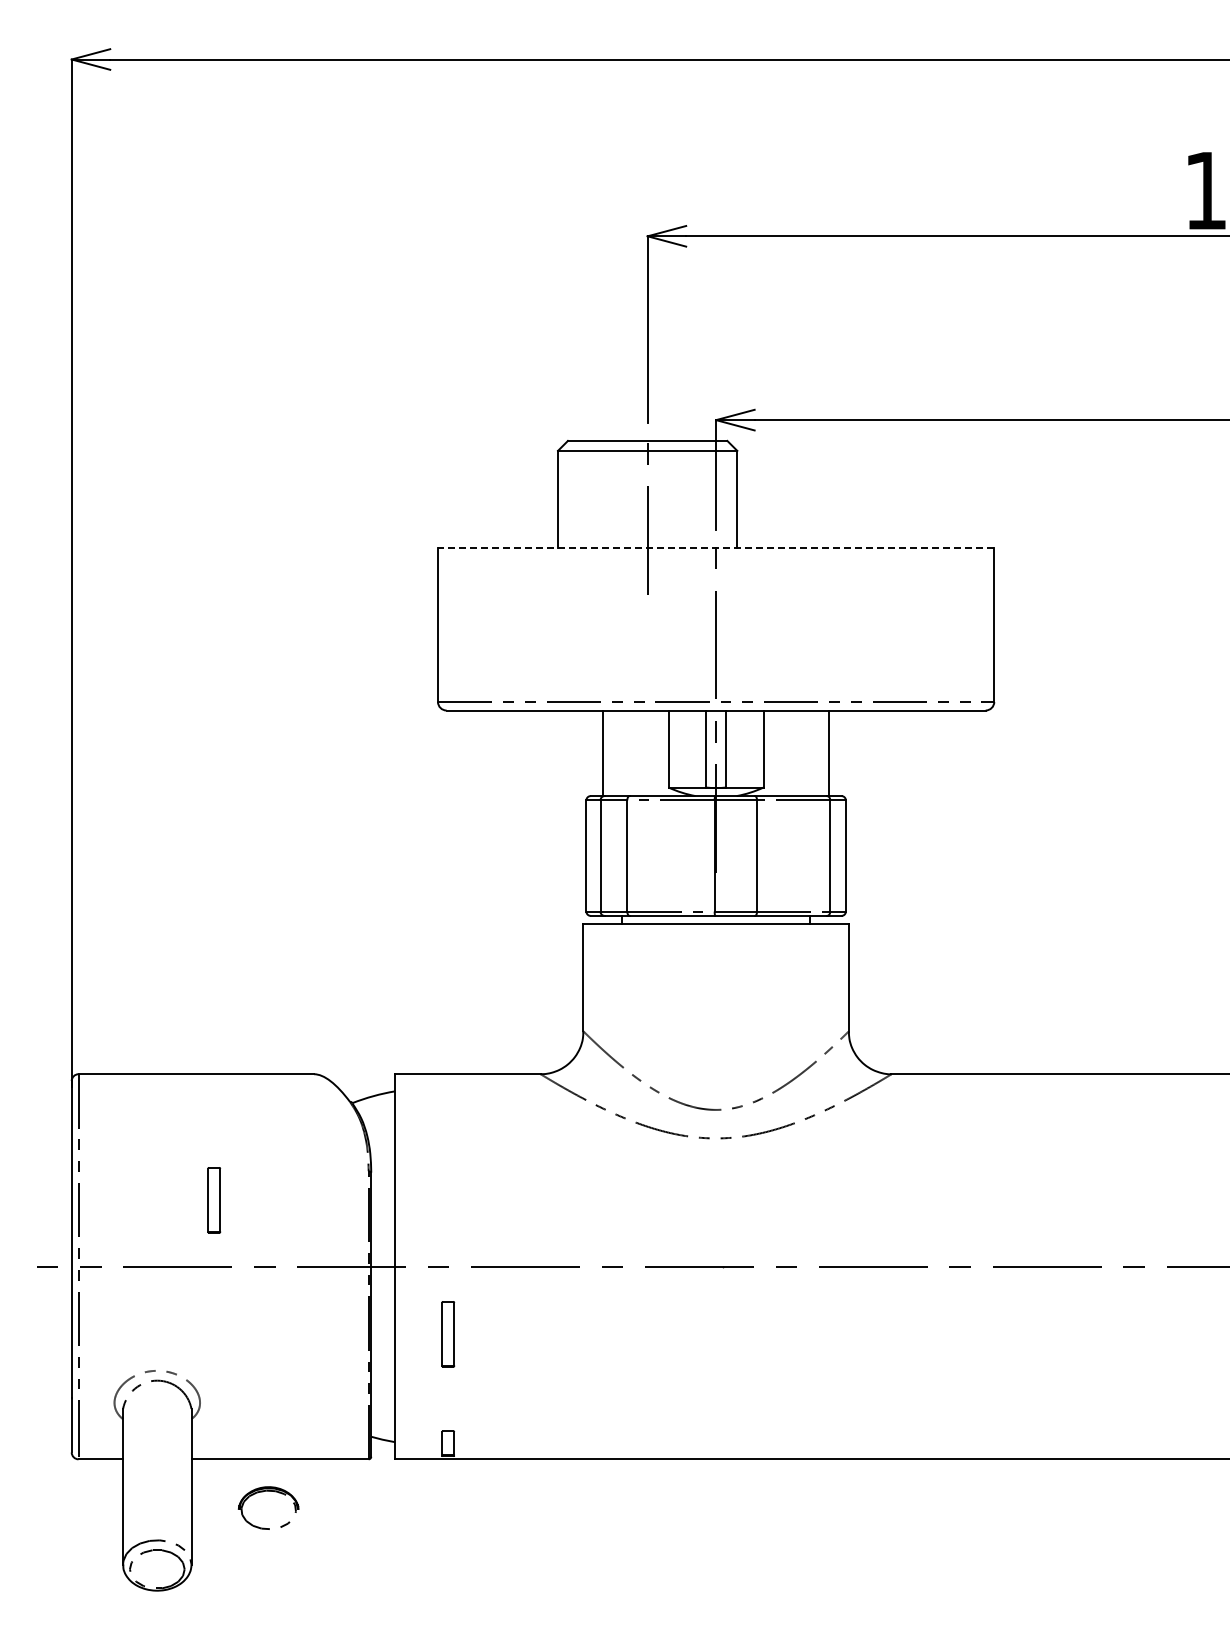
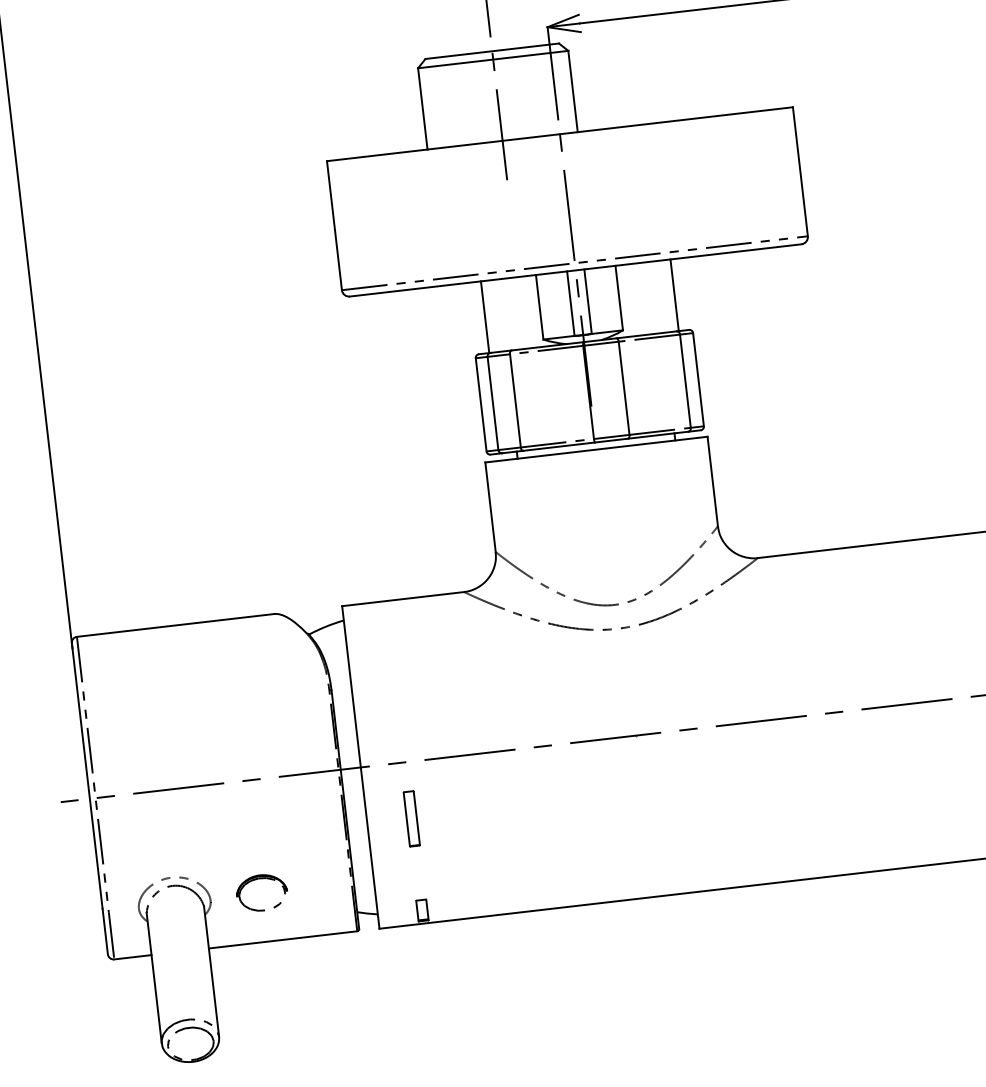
line: (715, 547) -> (559, 133), dashed -> solid
part: (214, 1200) -> (203, 729), removed
part: (263, 1492) -> (256, 880), moved

